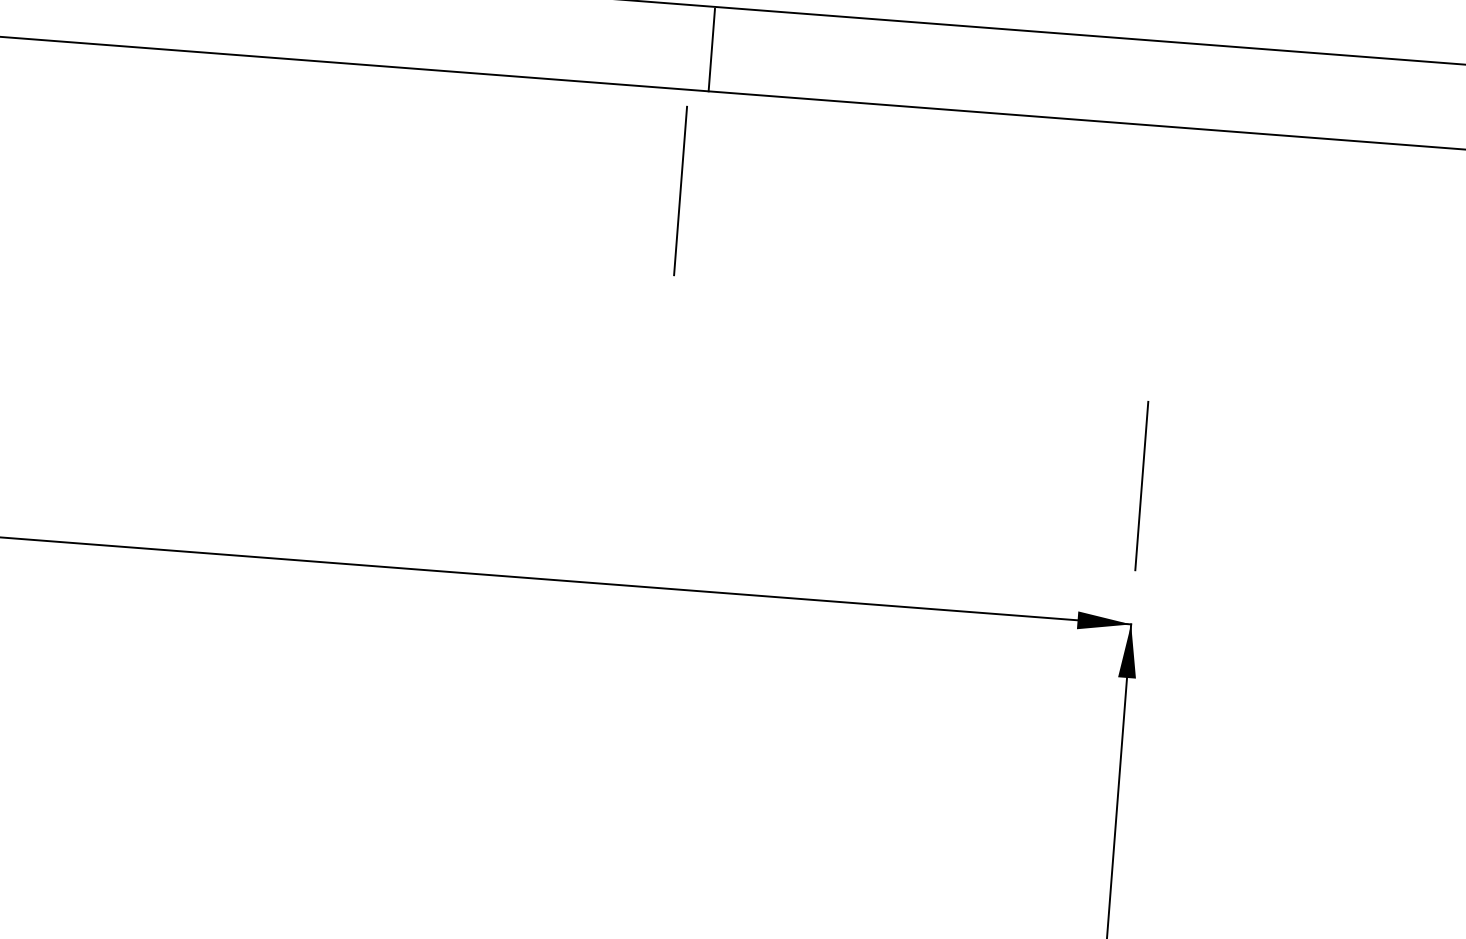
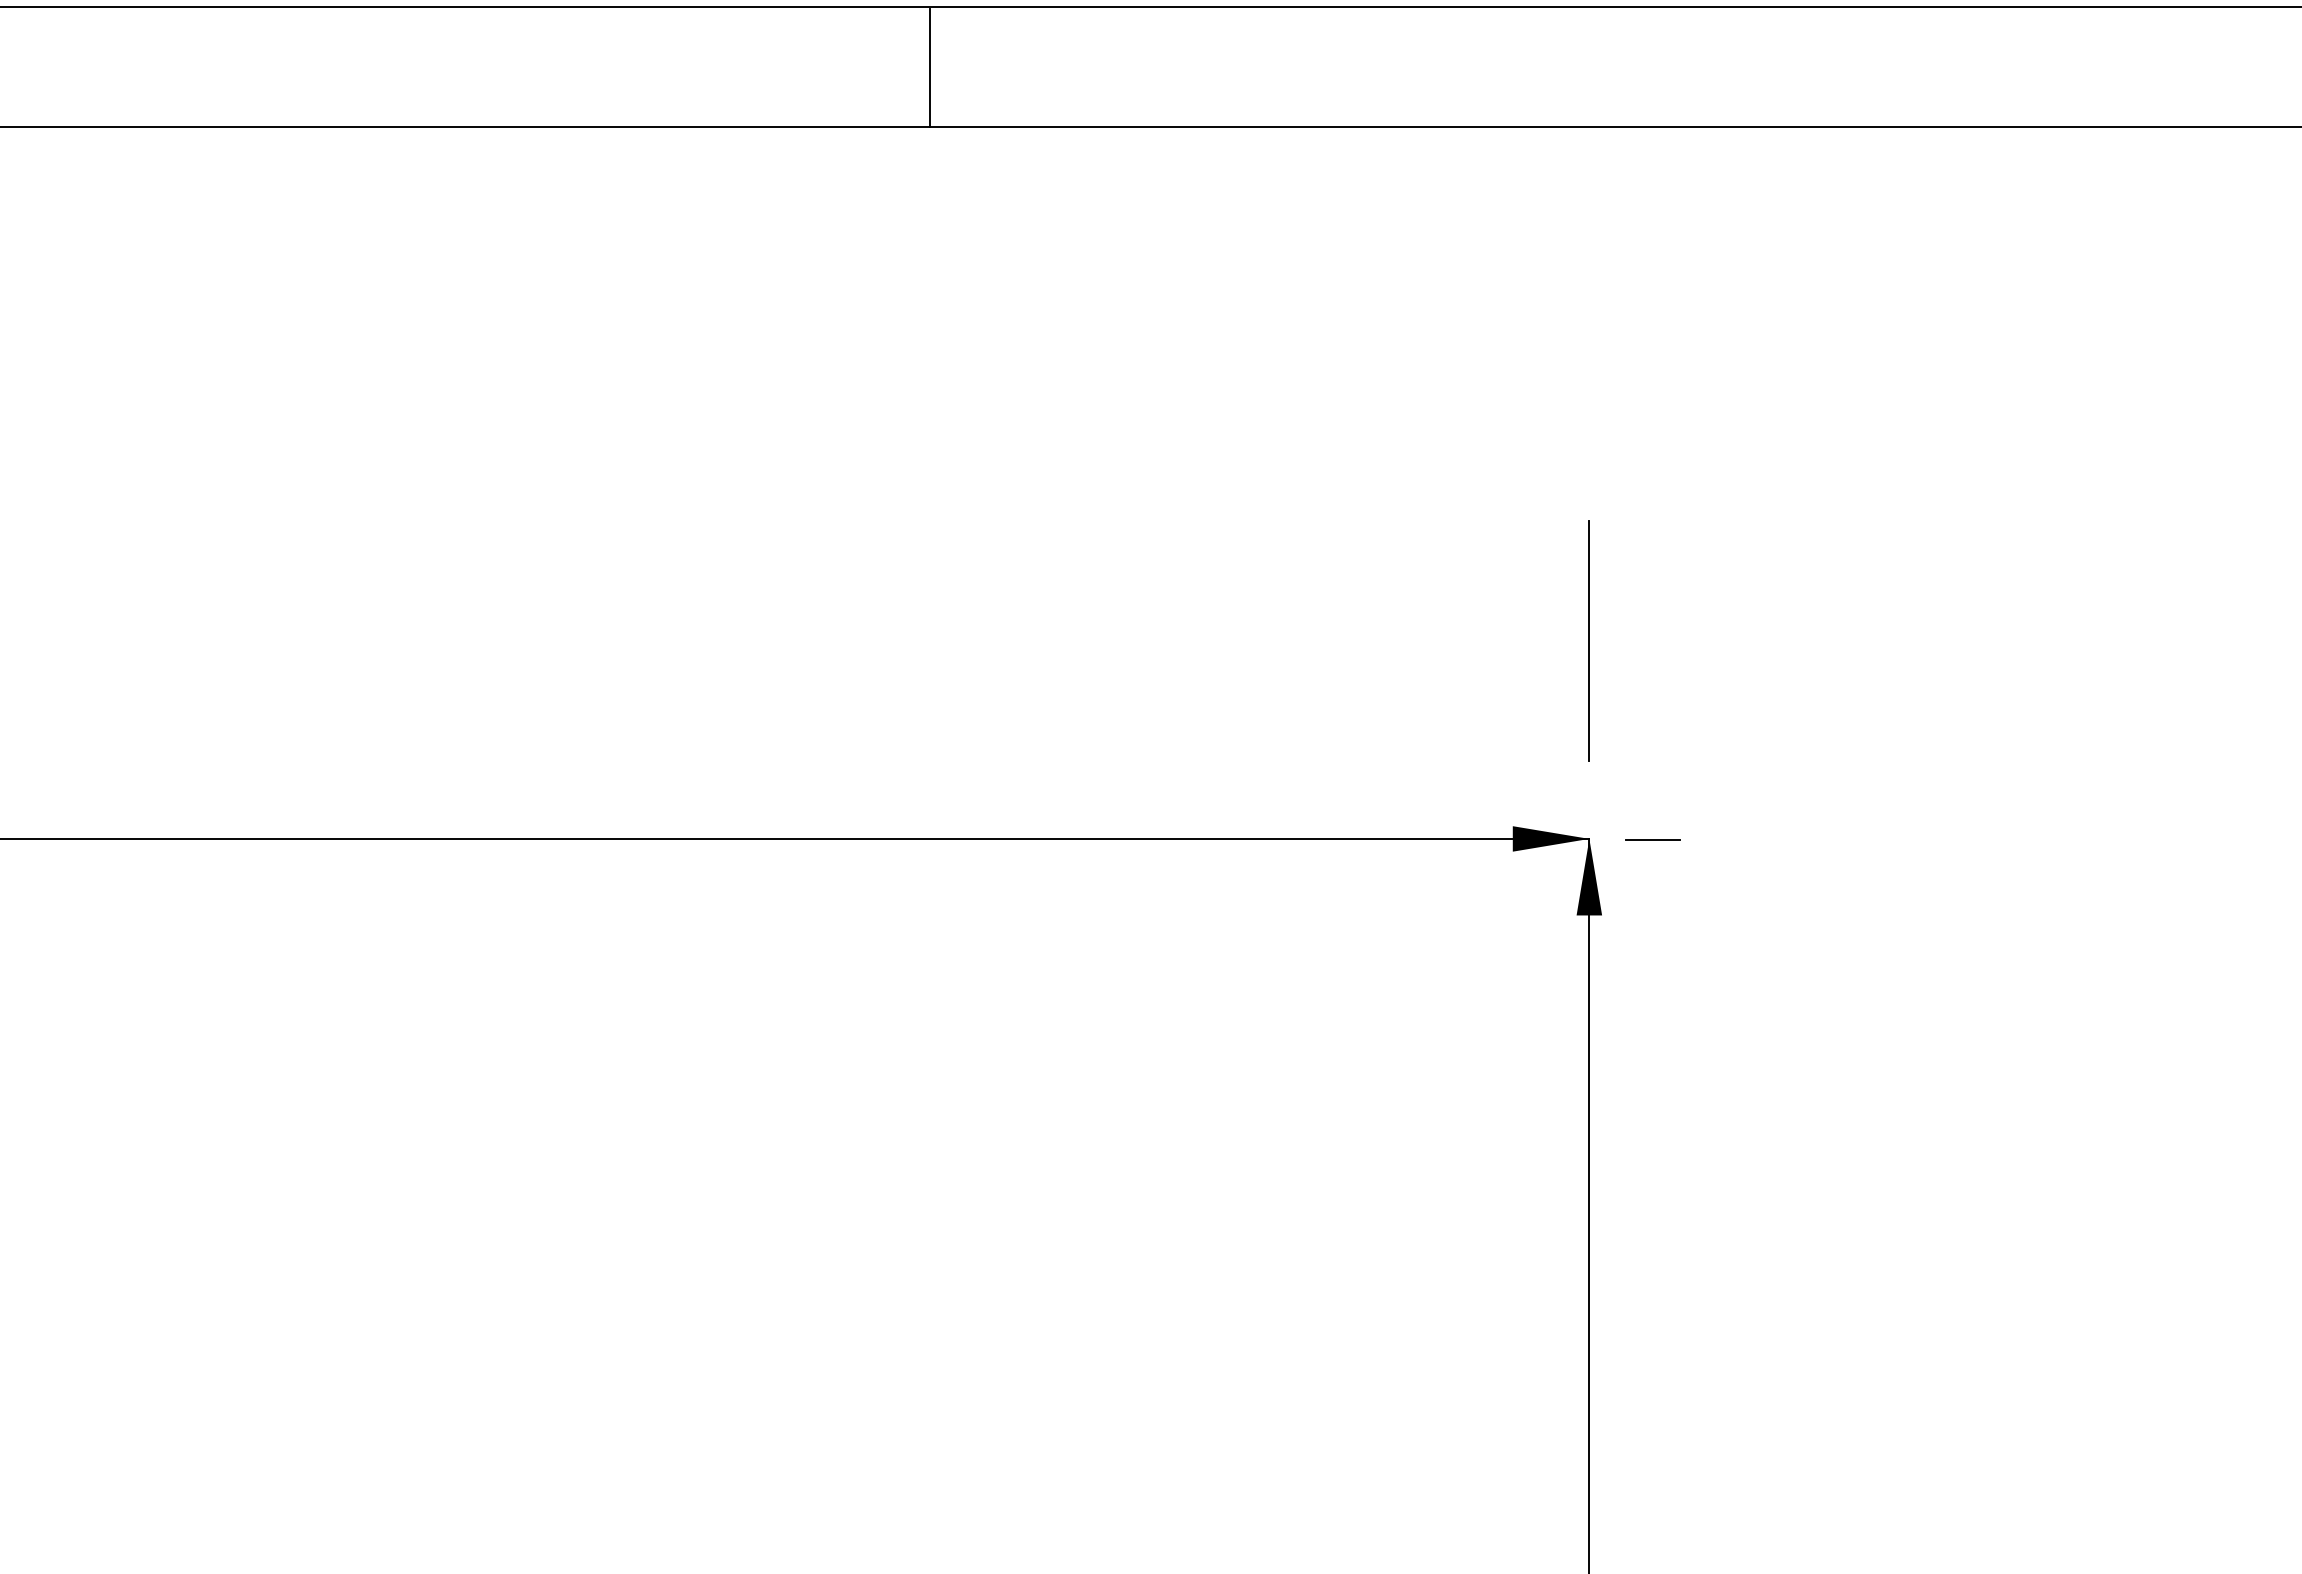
line: (680, 190) -> (900, 271), removed
line: (1175, 628) -> (1652, 839), added

